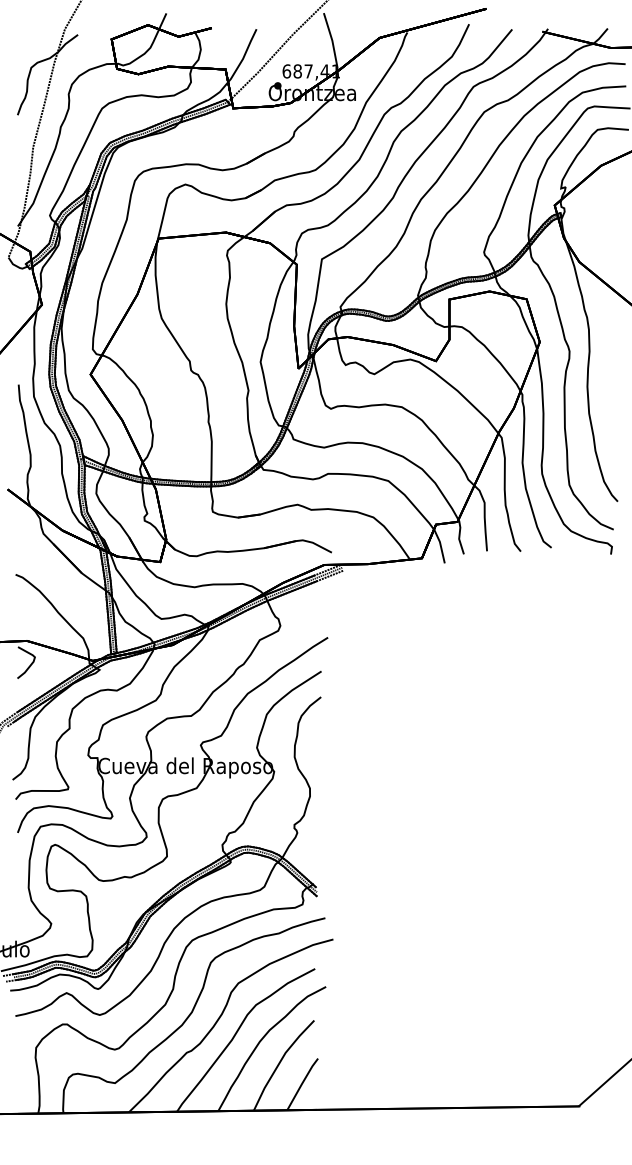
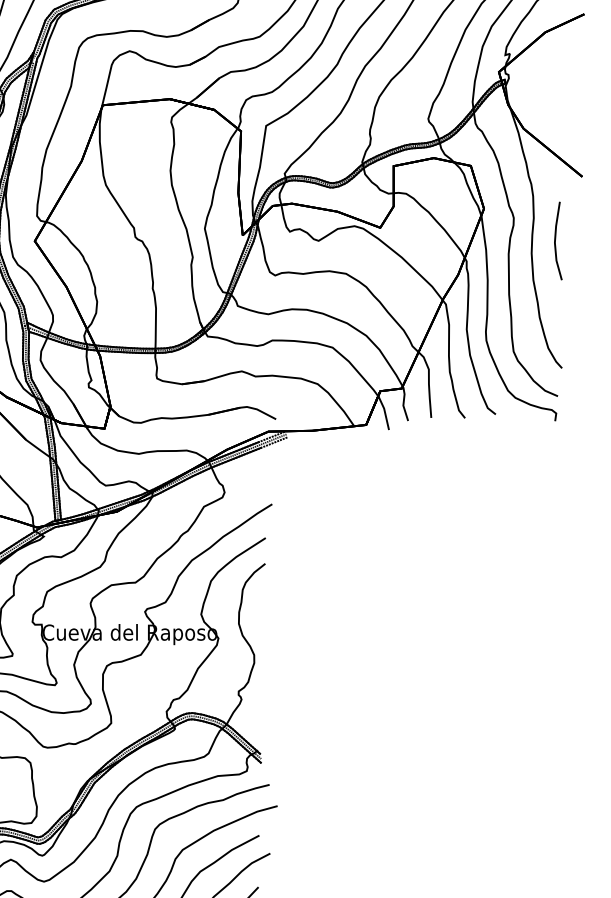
line: (611, 374) -> (555, 241), added

